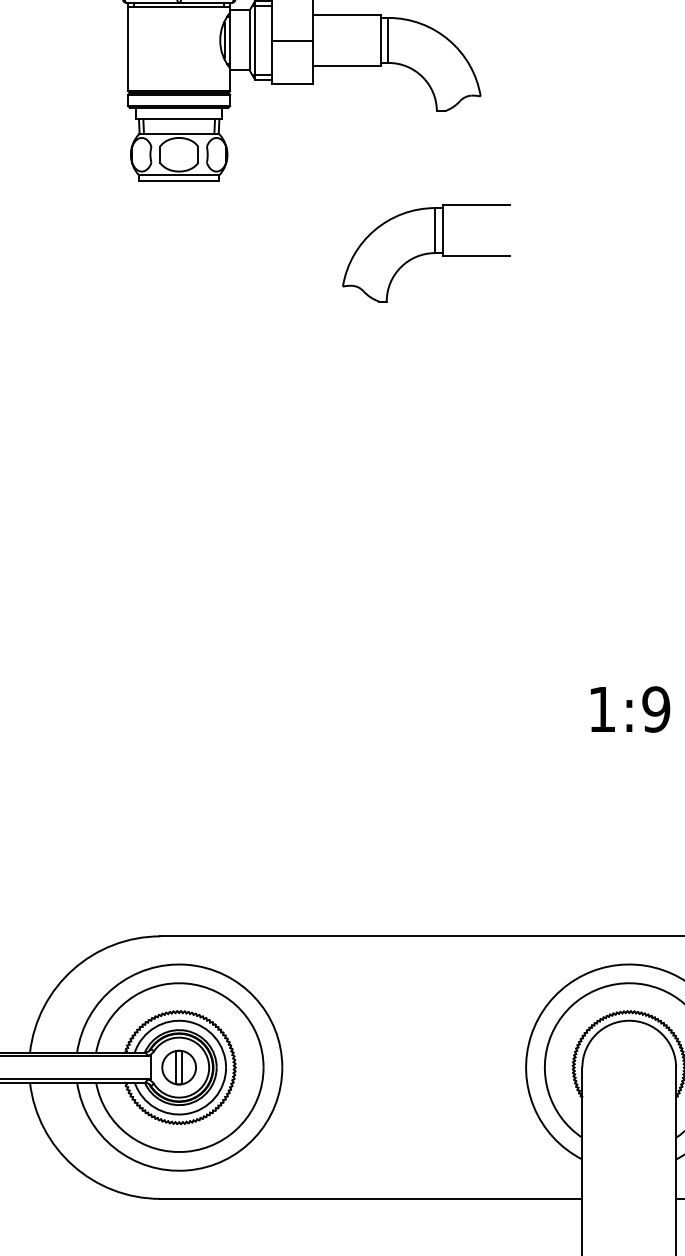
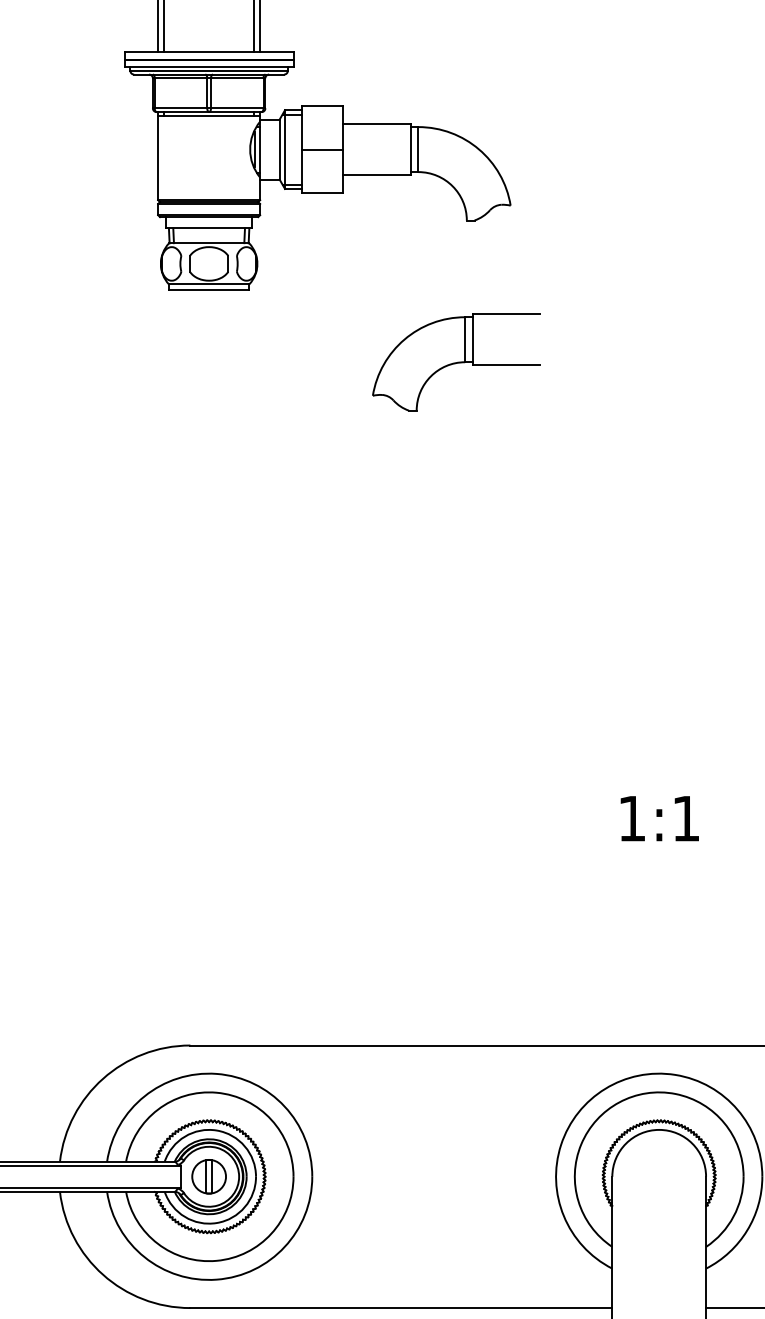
text: (656, 709) -> (686, 818), 1:9 -> 1:1

